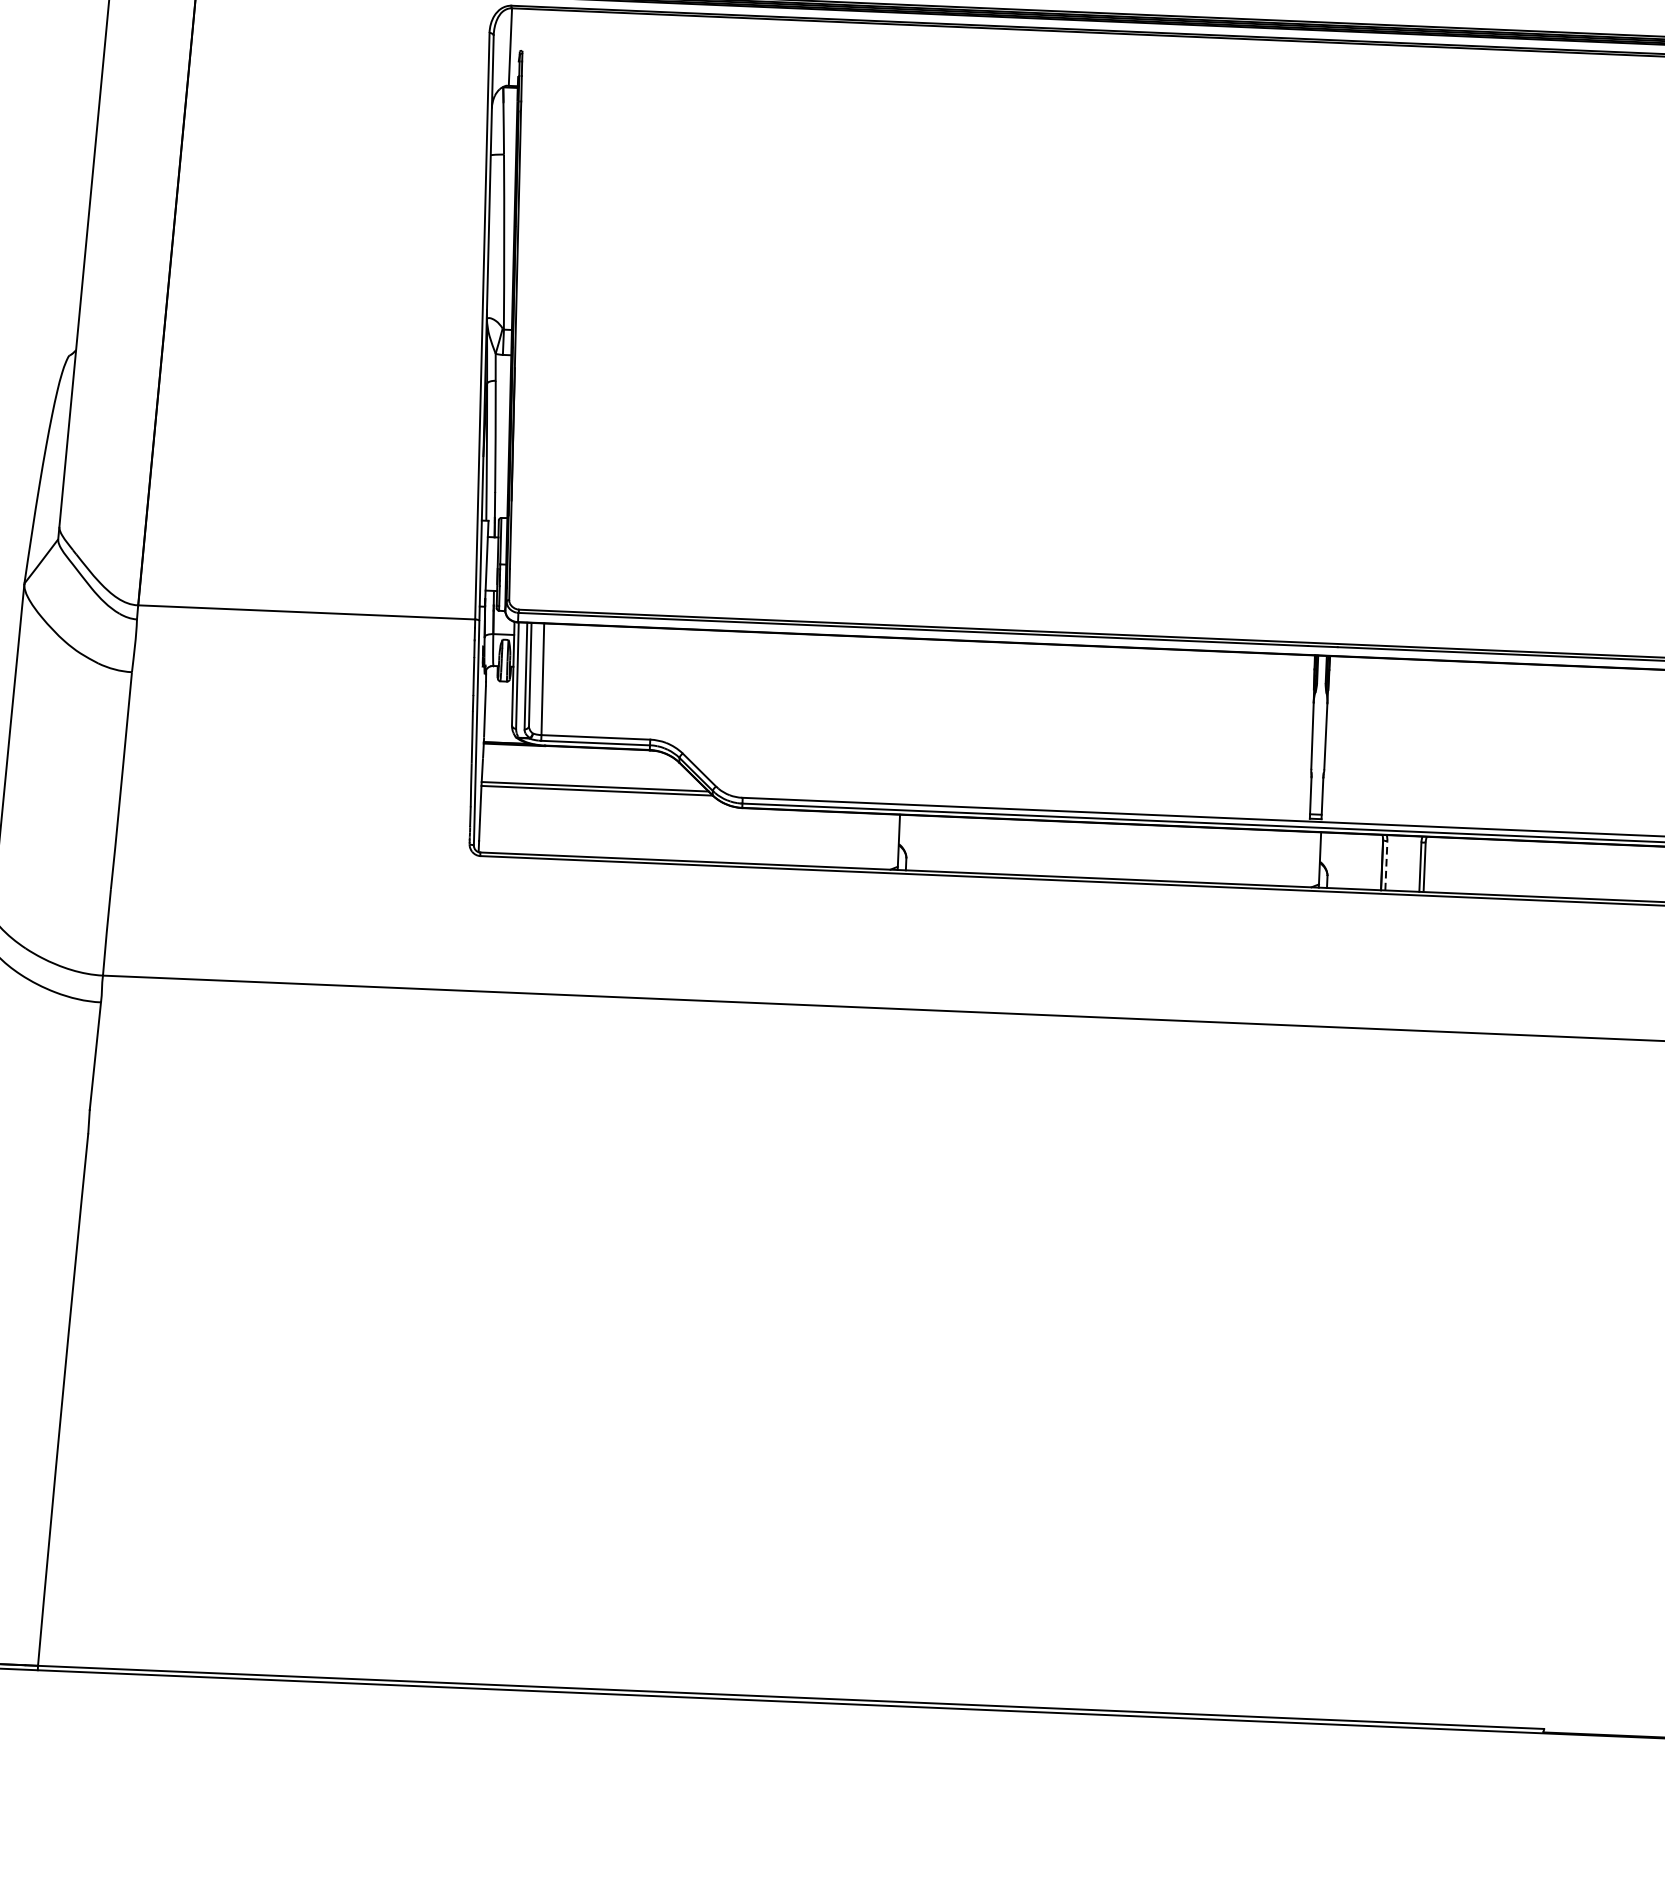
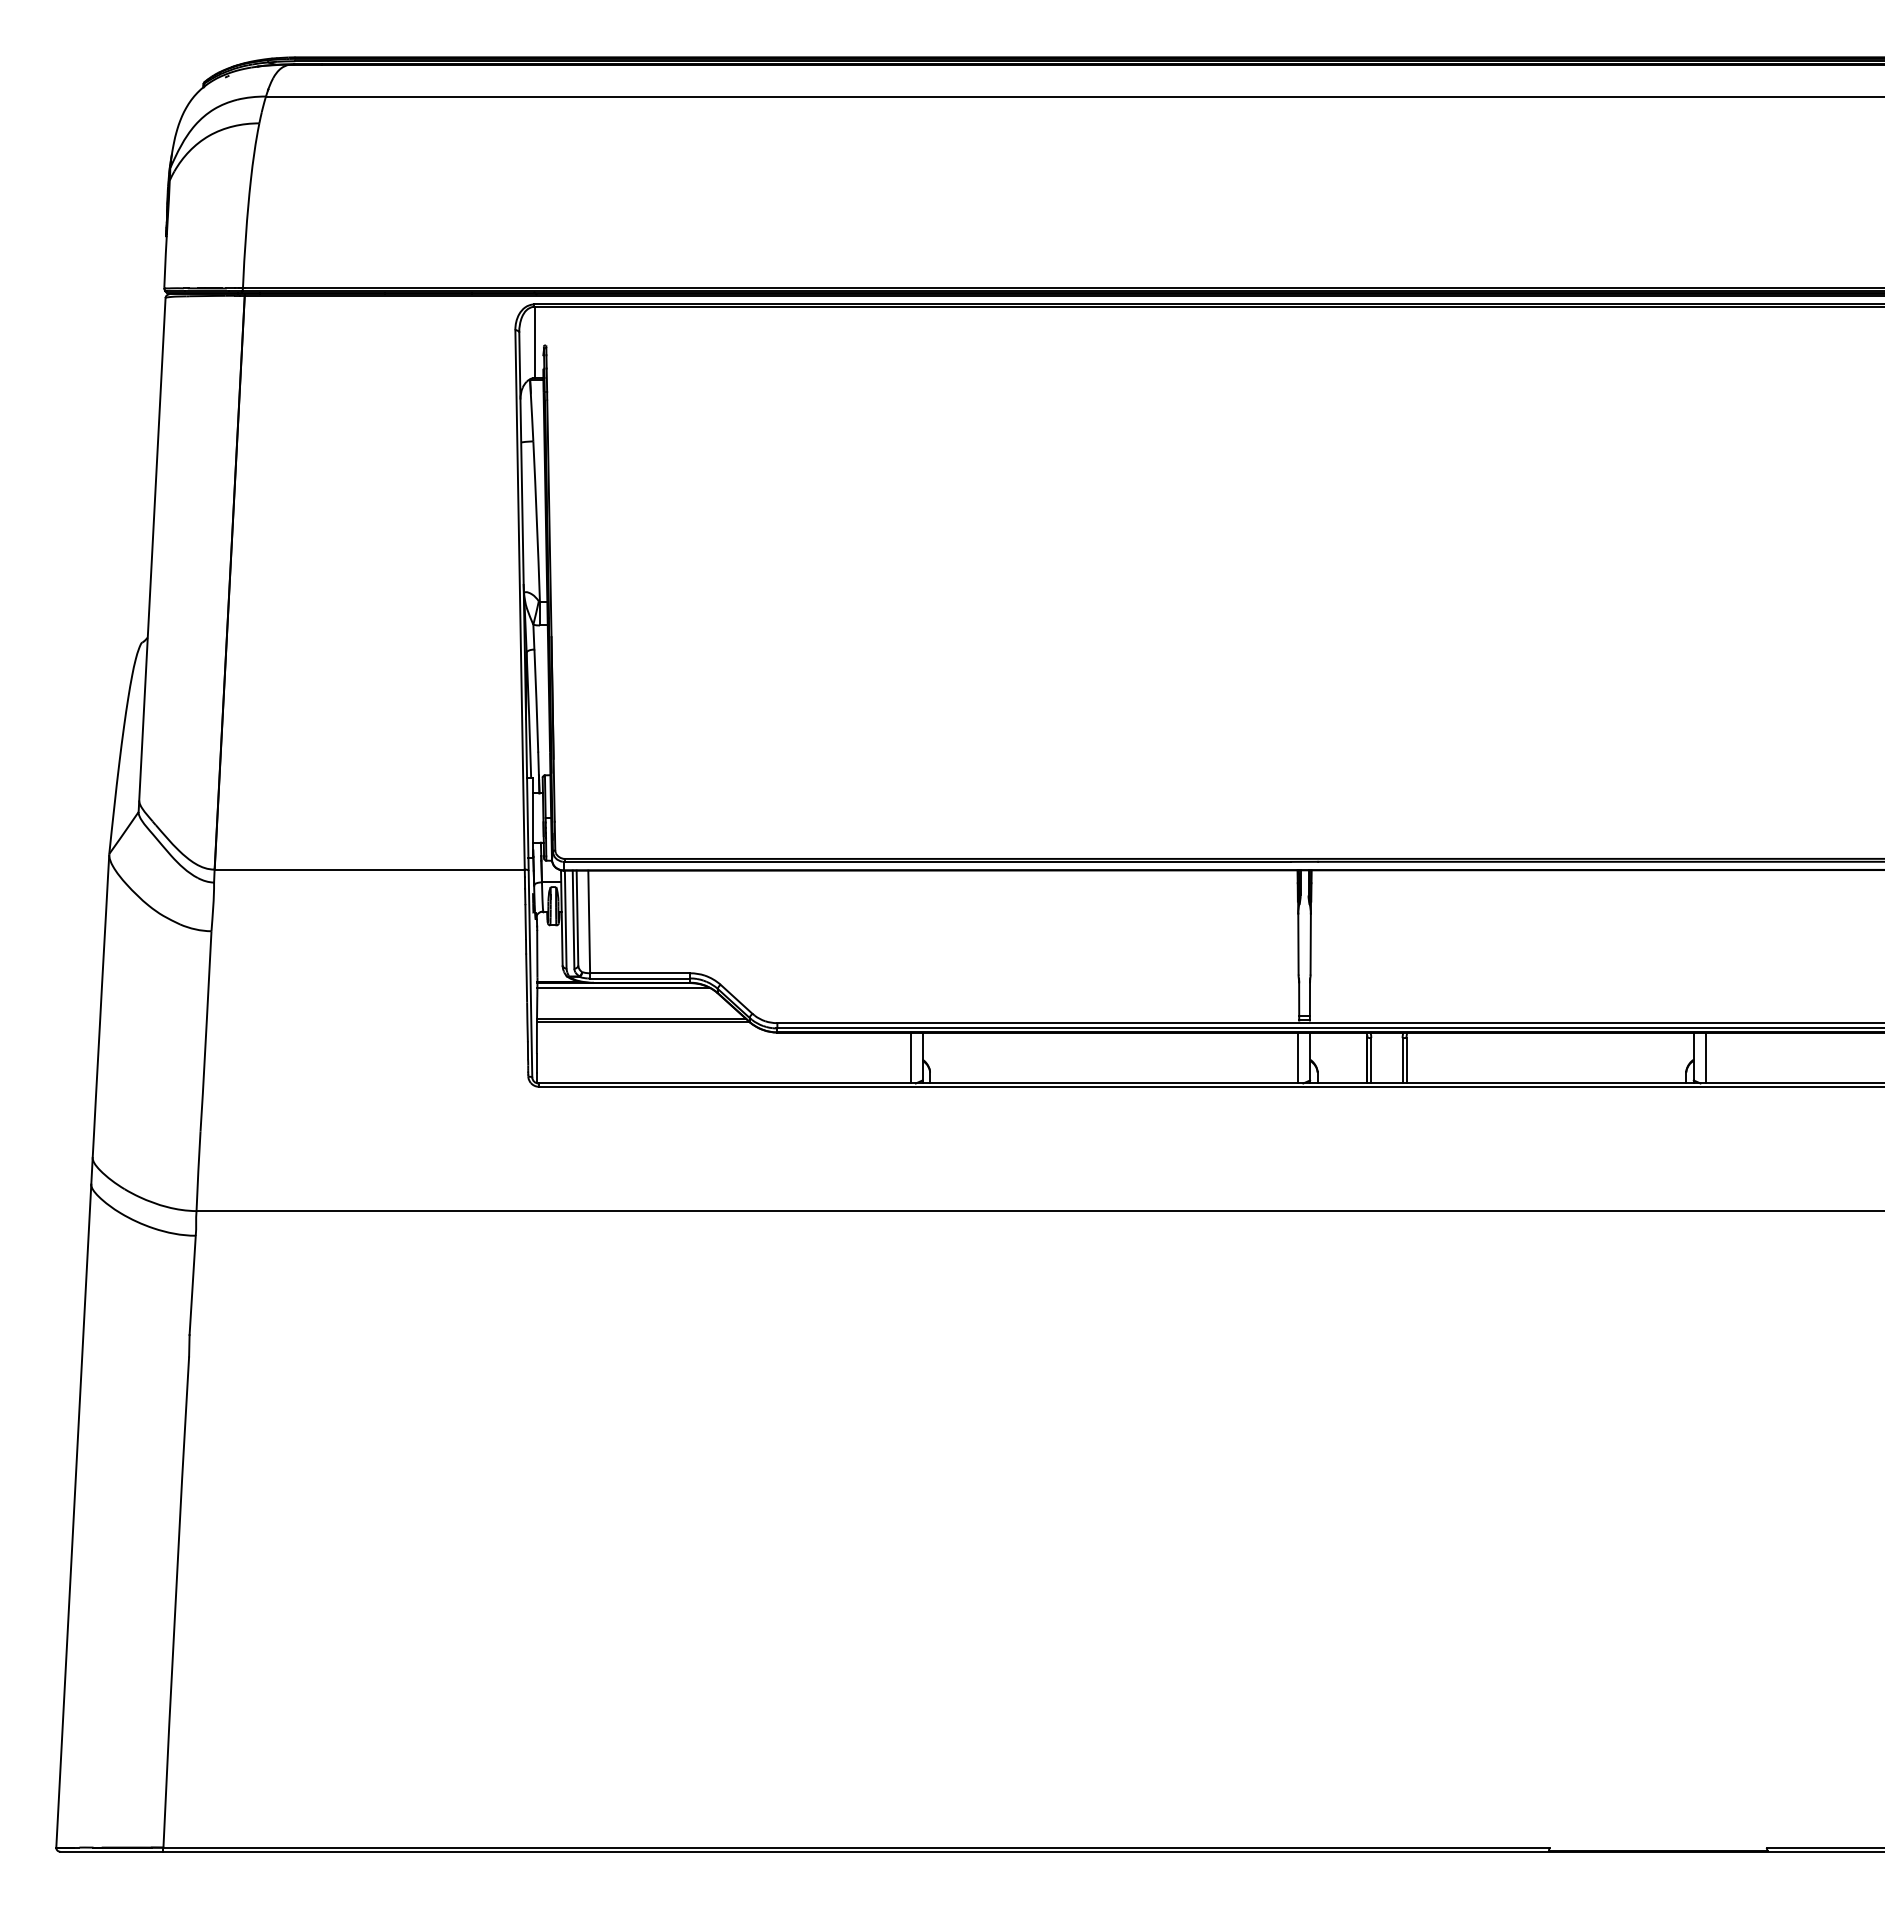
line: (577, 752) -> (623, 987), added
line: (885, 841) -> (910, 1057), added
line: (1307, 858) -> (1298, 1057), added
line: (1386, 865) -> (1371, 1060), dashed -> solid

